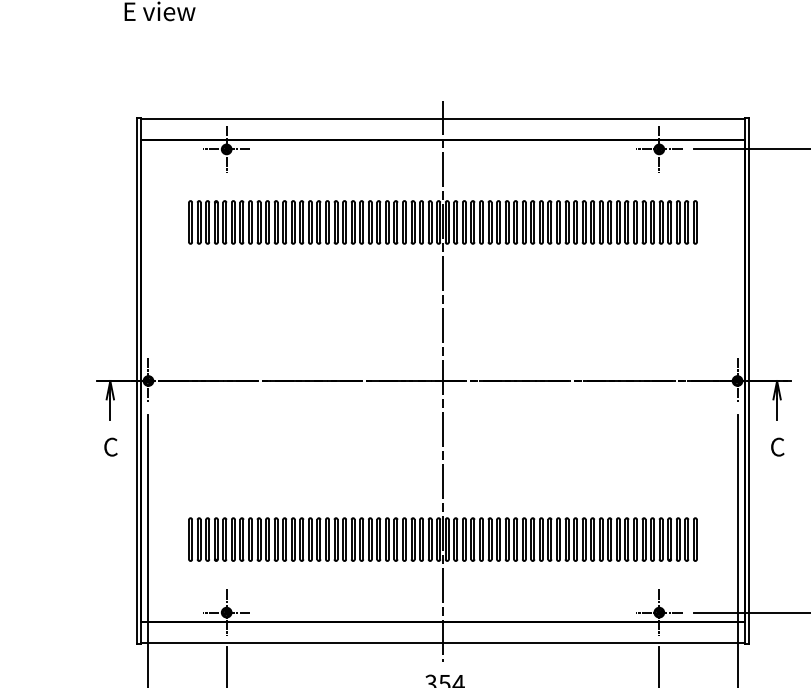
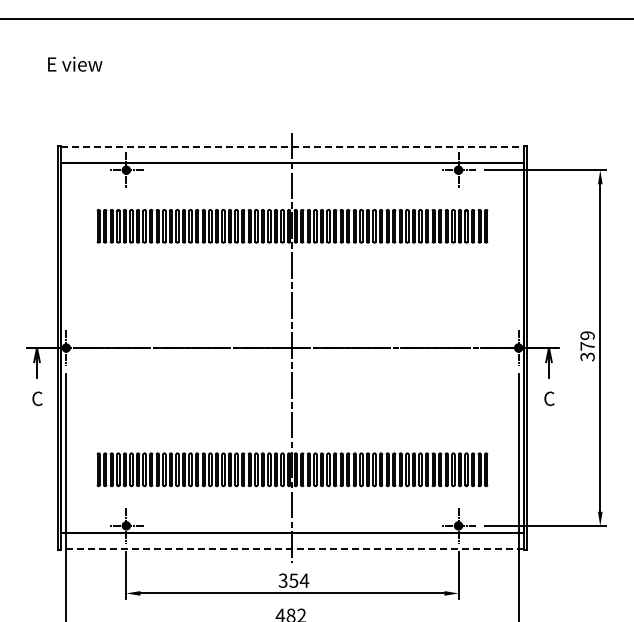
line: (443, 118) -> (292, 146), solid -> dashed
line: (443, 643) -> (292, 549), solid -> dashed

